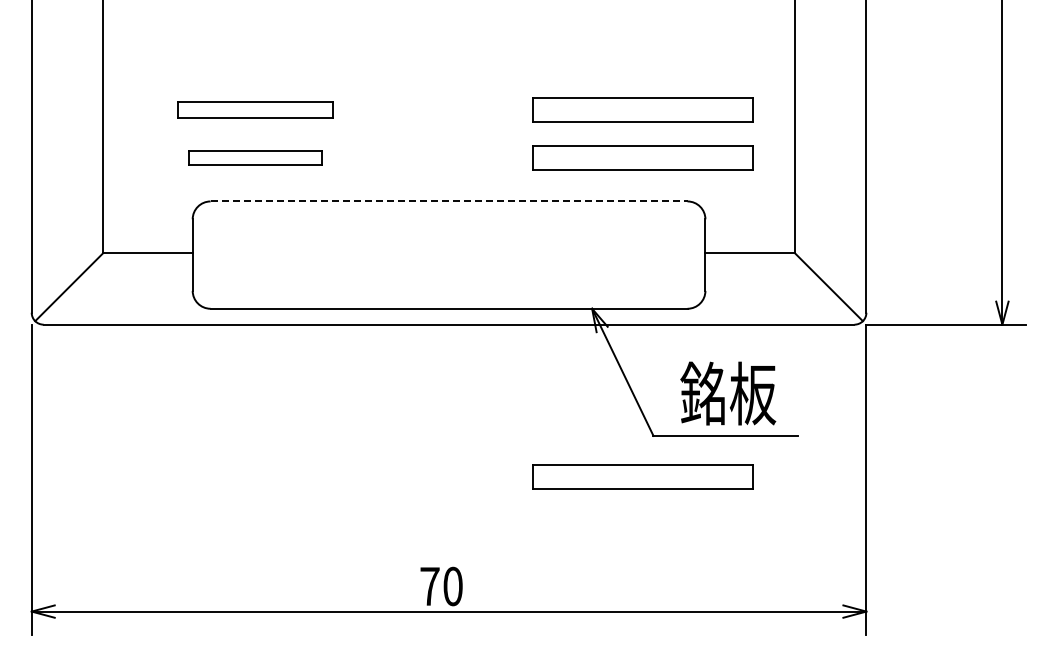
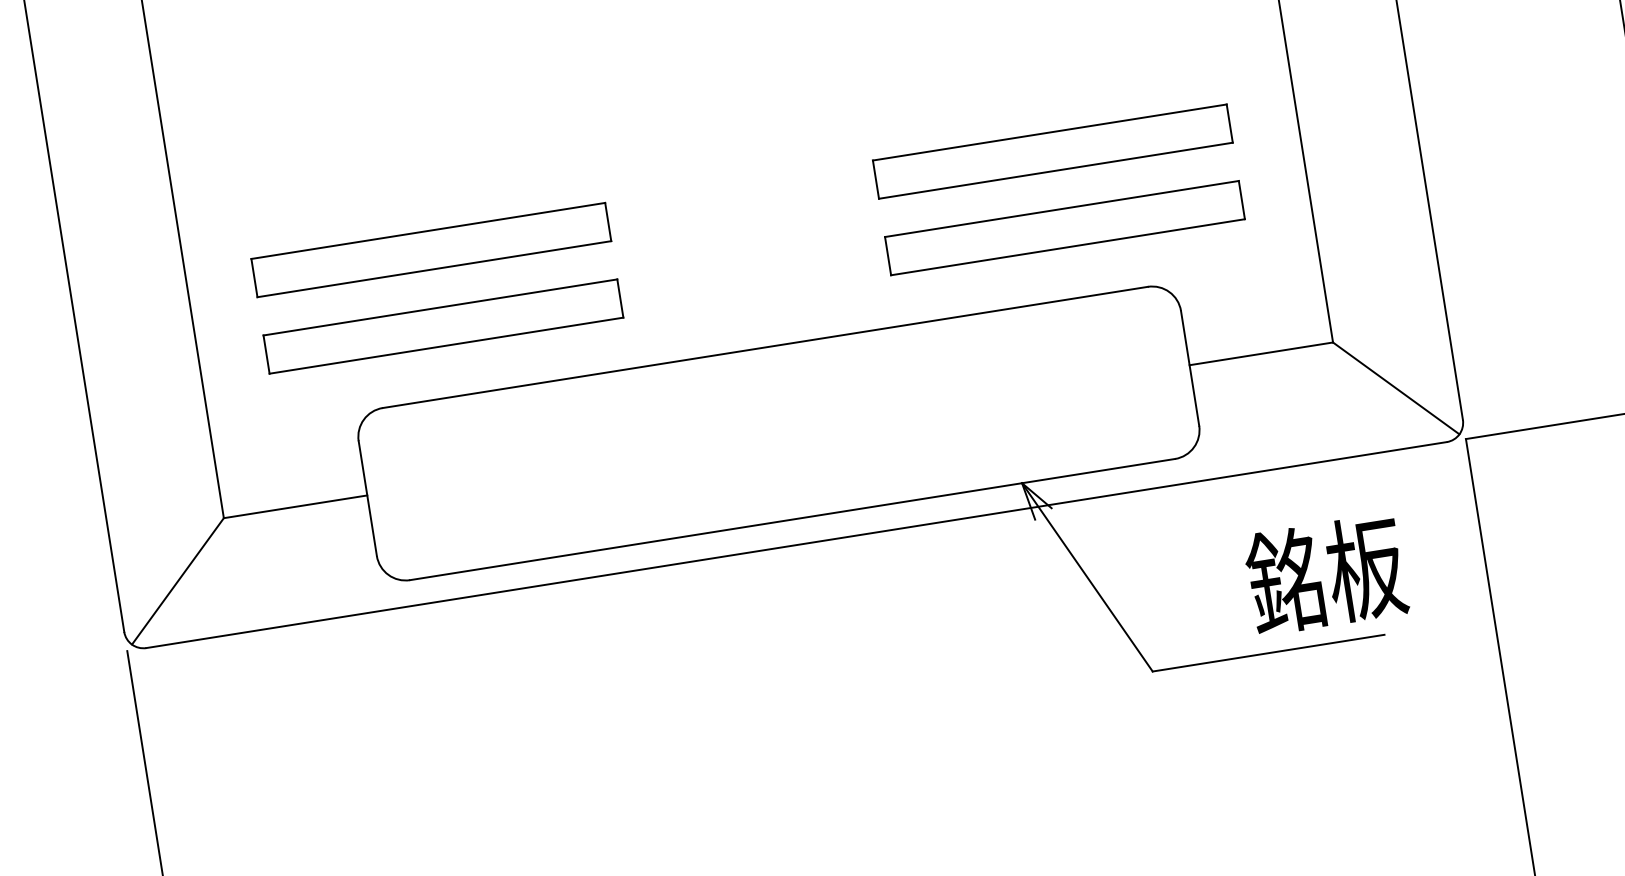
part: (255, 109) -> (431, 249), size x1.43
part: (255, 157) -> (443, 326), size x1.67
line: (449, 201) -> (766, 347), dashed -> solid
text: (728, 393) -> (1326, 574), moved
part: (642, 476) -> (1145, 739), removed

